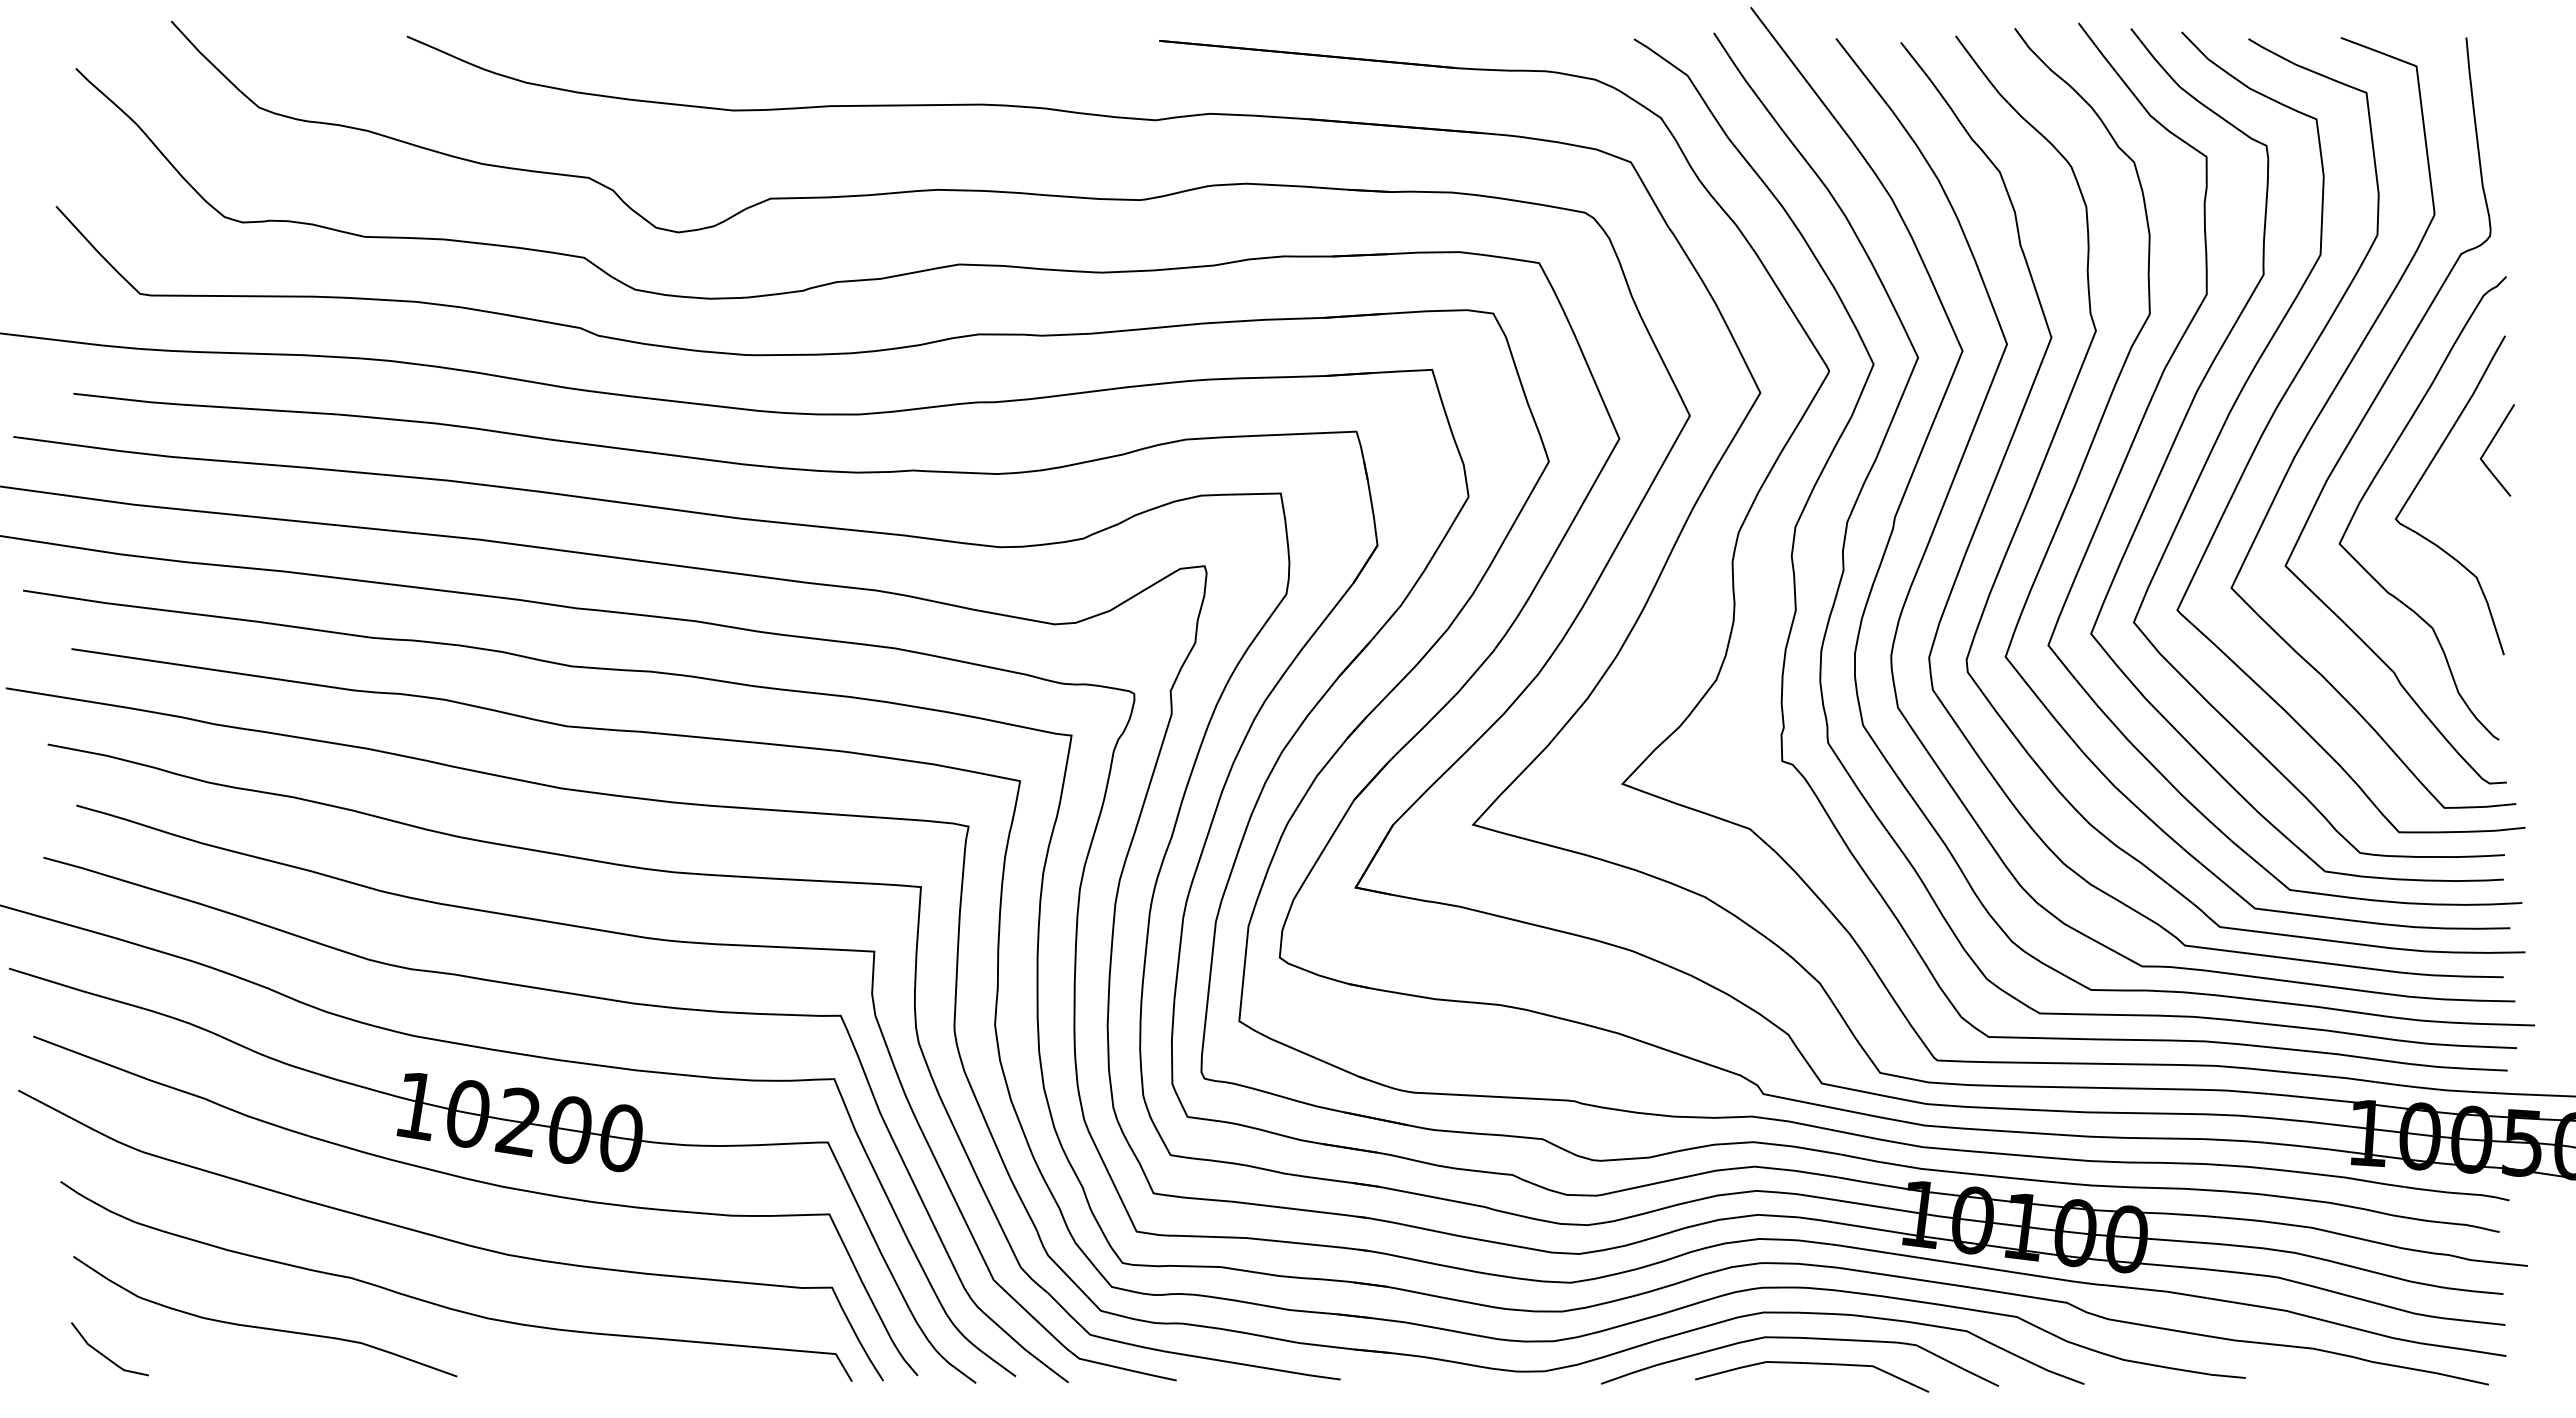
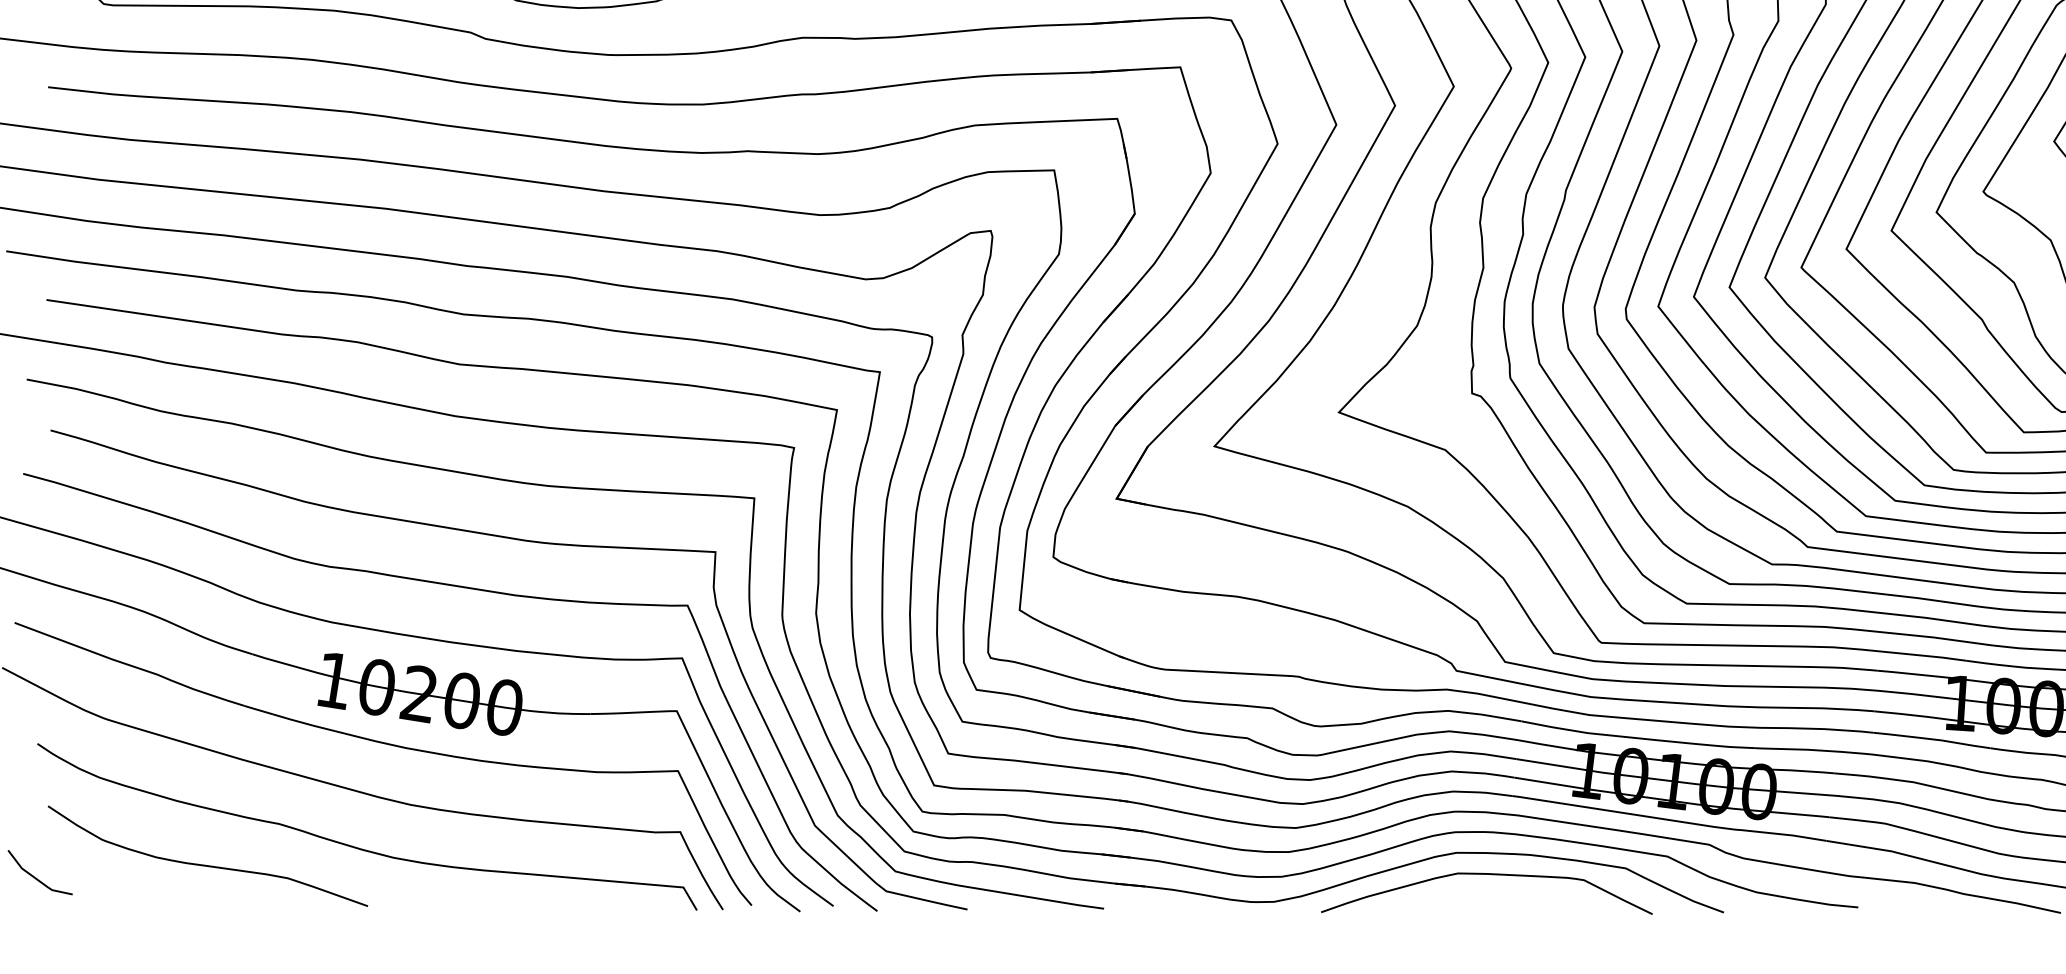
line: (105, 1355) -> (36, 877), moved
curve: (1812, 1364) -> (1497, 896), removed

